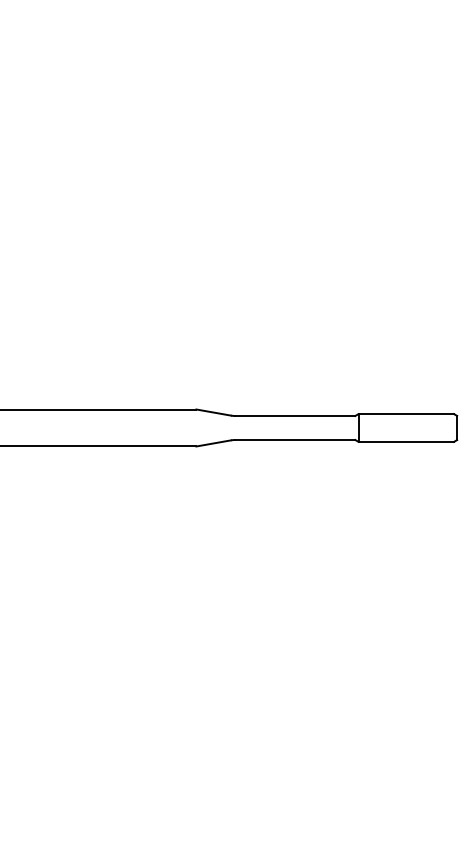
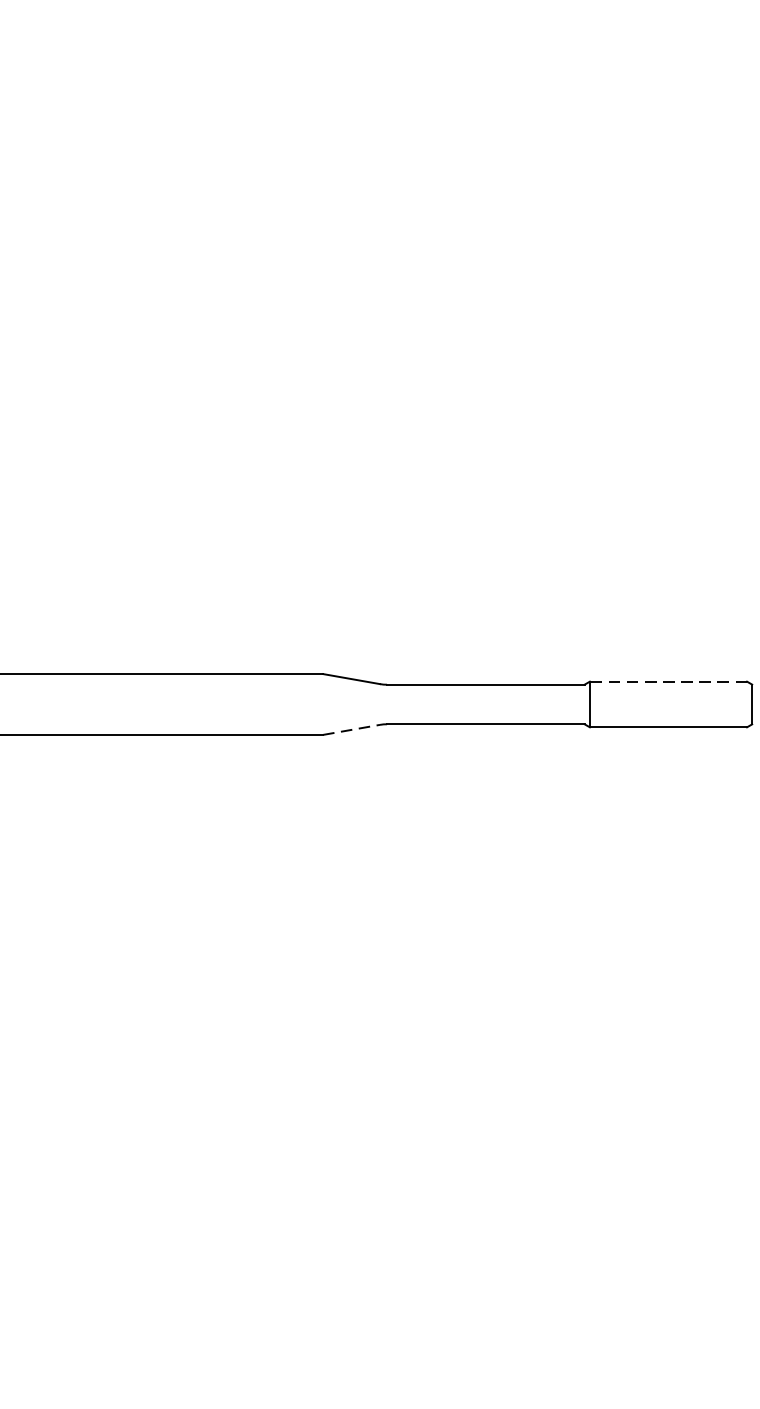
line: (406, 414) -> (668, 682), solid -> dashed
line: (213, 443) -> (351, 730), solid -> dashed

